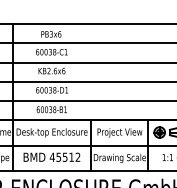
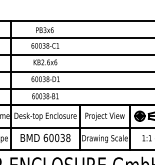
text: (64, 156) -> (56, 137), 45512 -> 60038

